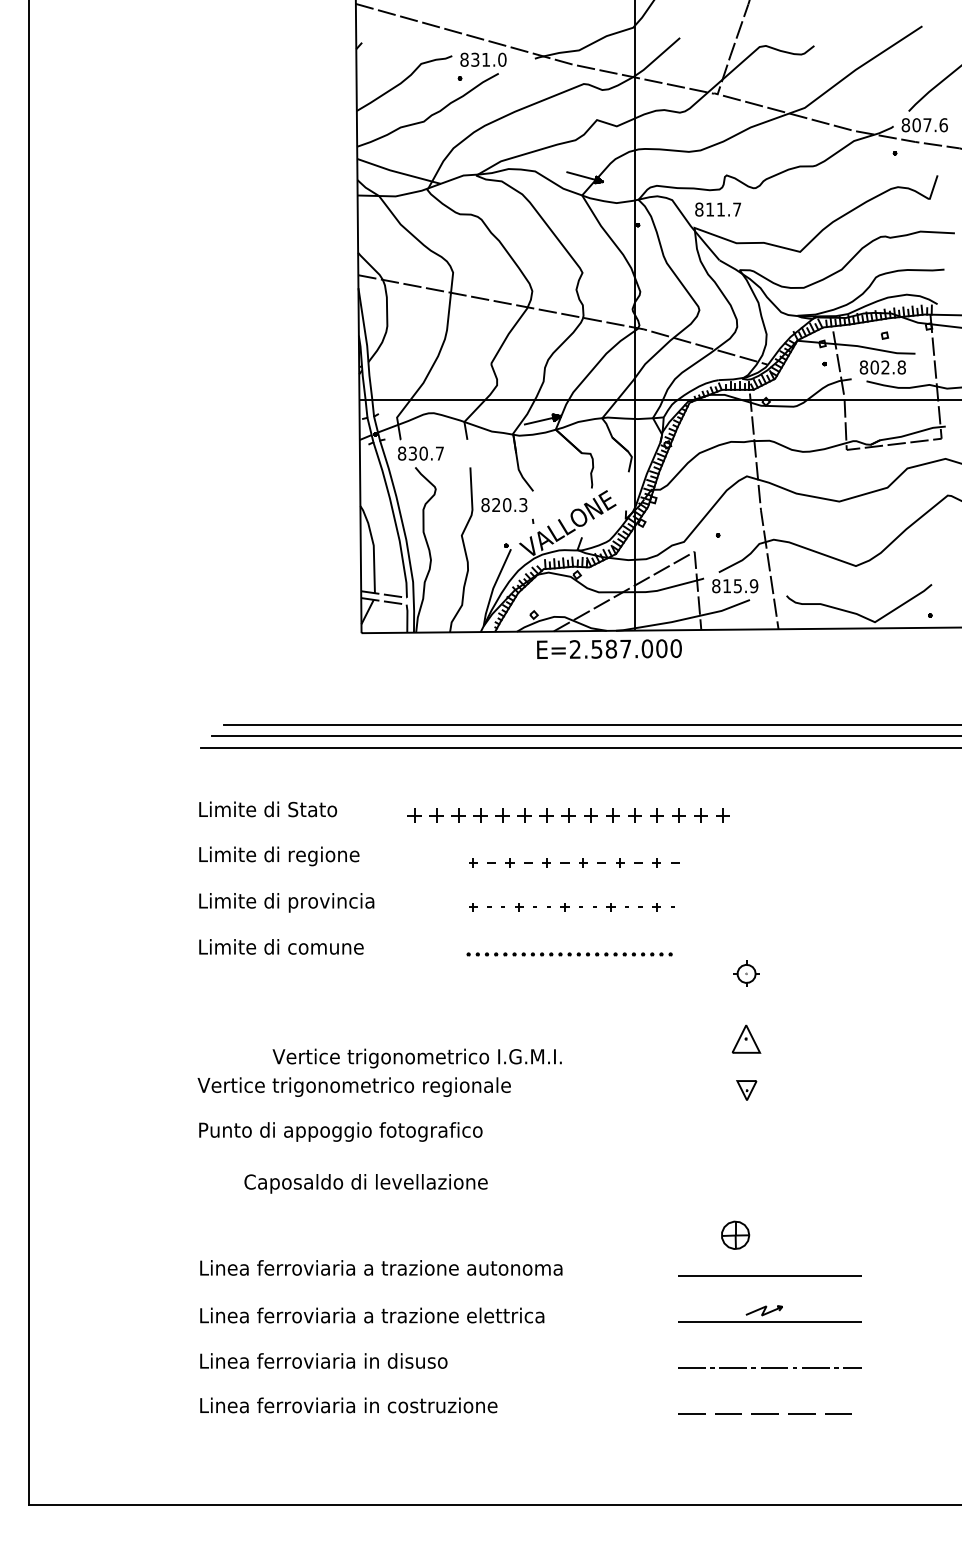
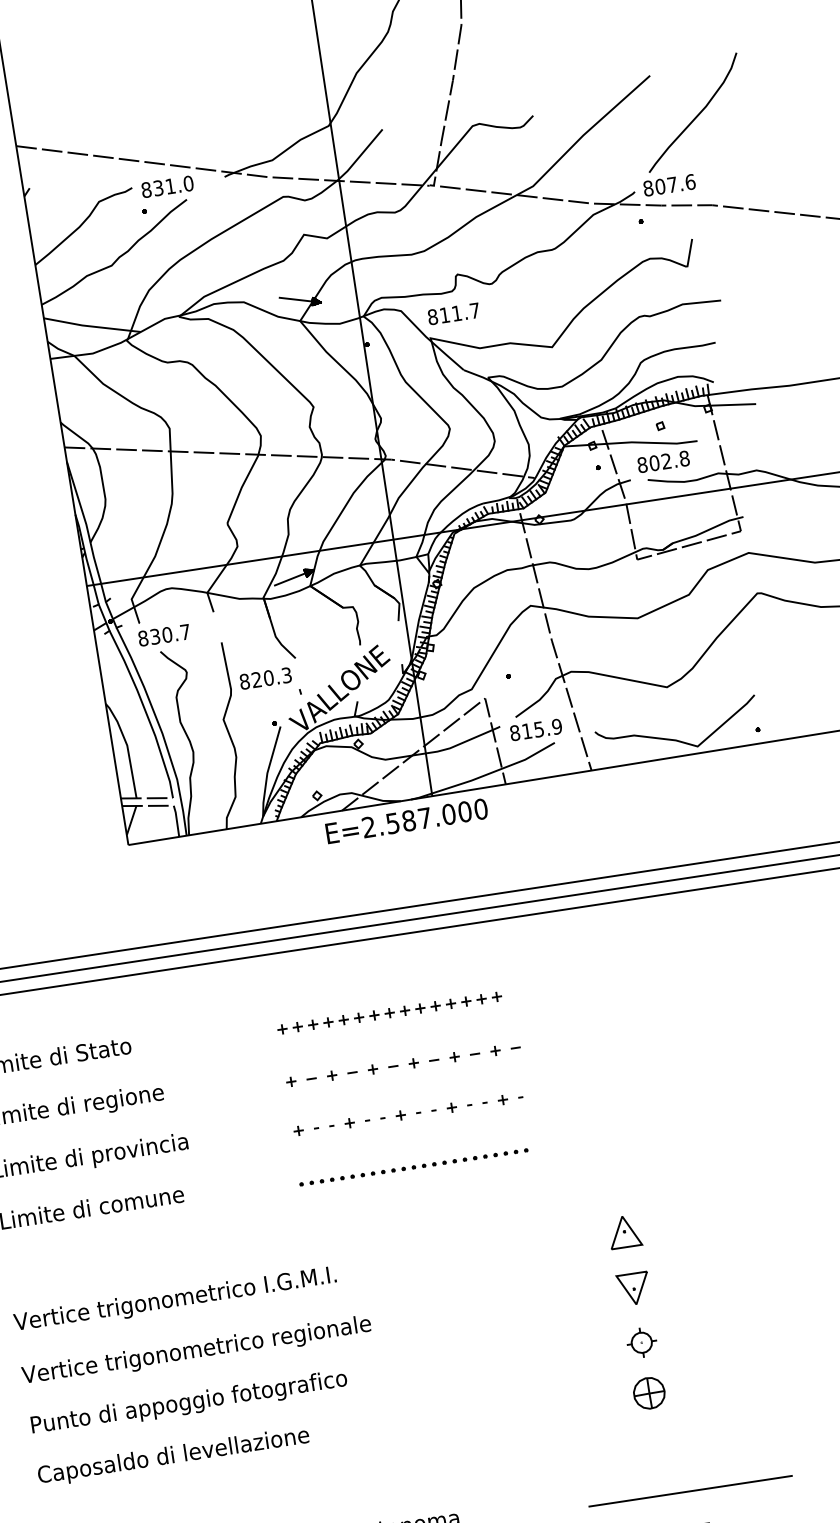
part: (568, 815) -> (389, 1013), size x0.62
part: (746, 973) -> (641, 1342), moved
text: (416, 1058) -> (174, 1300), moved
part: (746, 1090) -> (633, 1288), size x1.43
text: (365, 1183) -> (173, 1456), moved
part: (735, 1234) -> (649, 1392), moved

